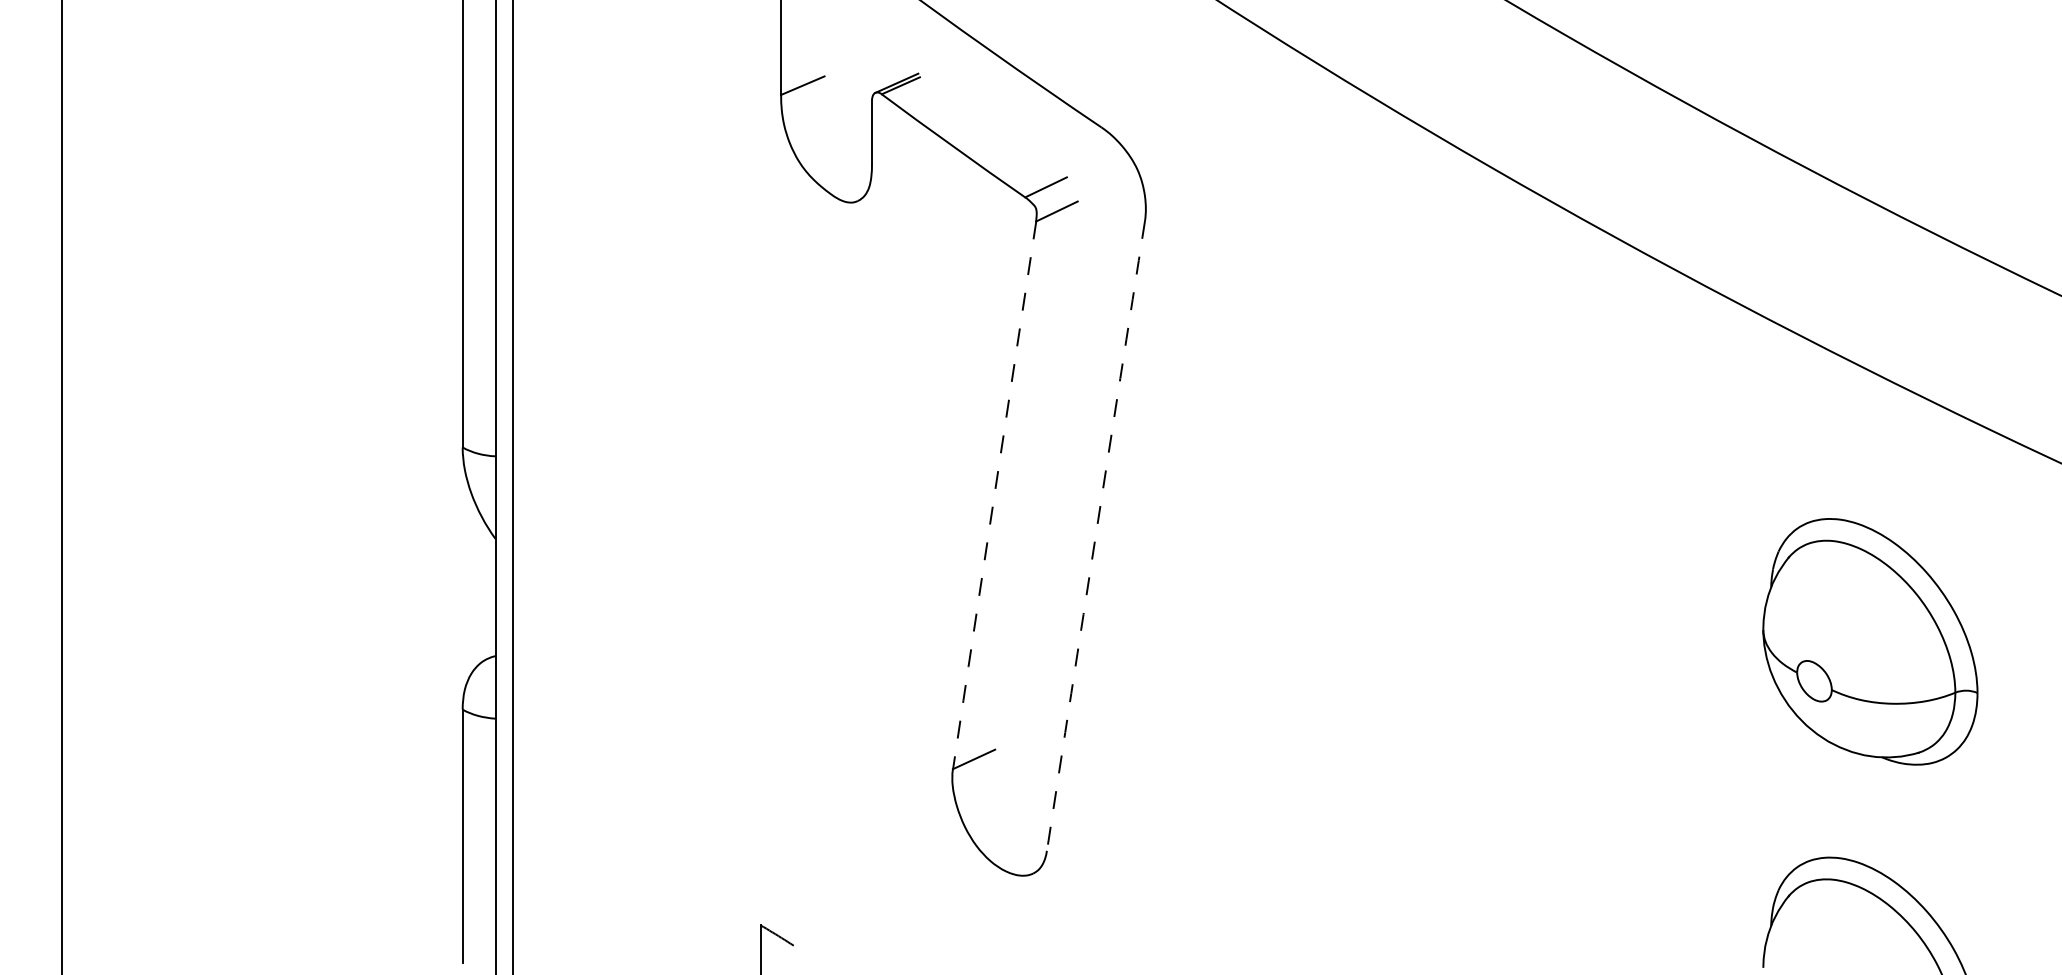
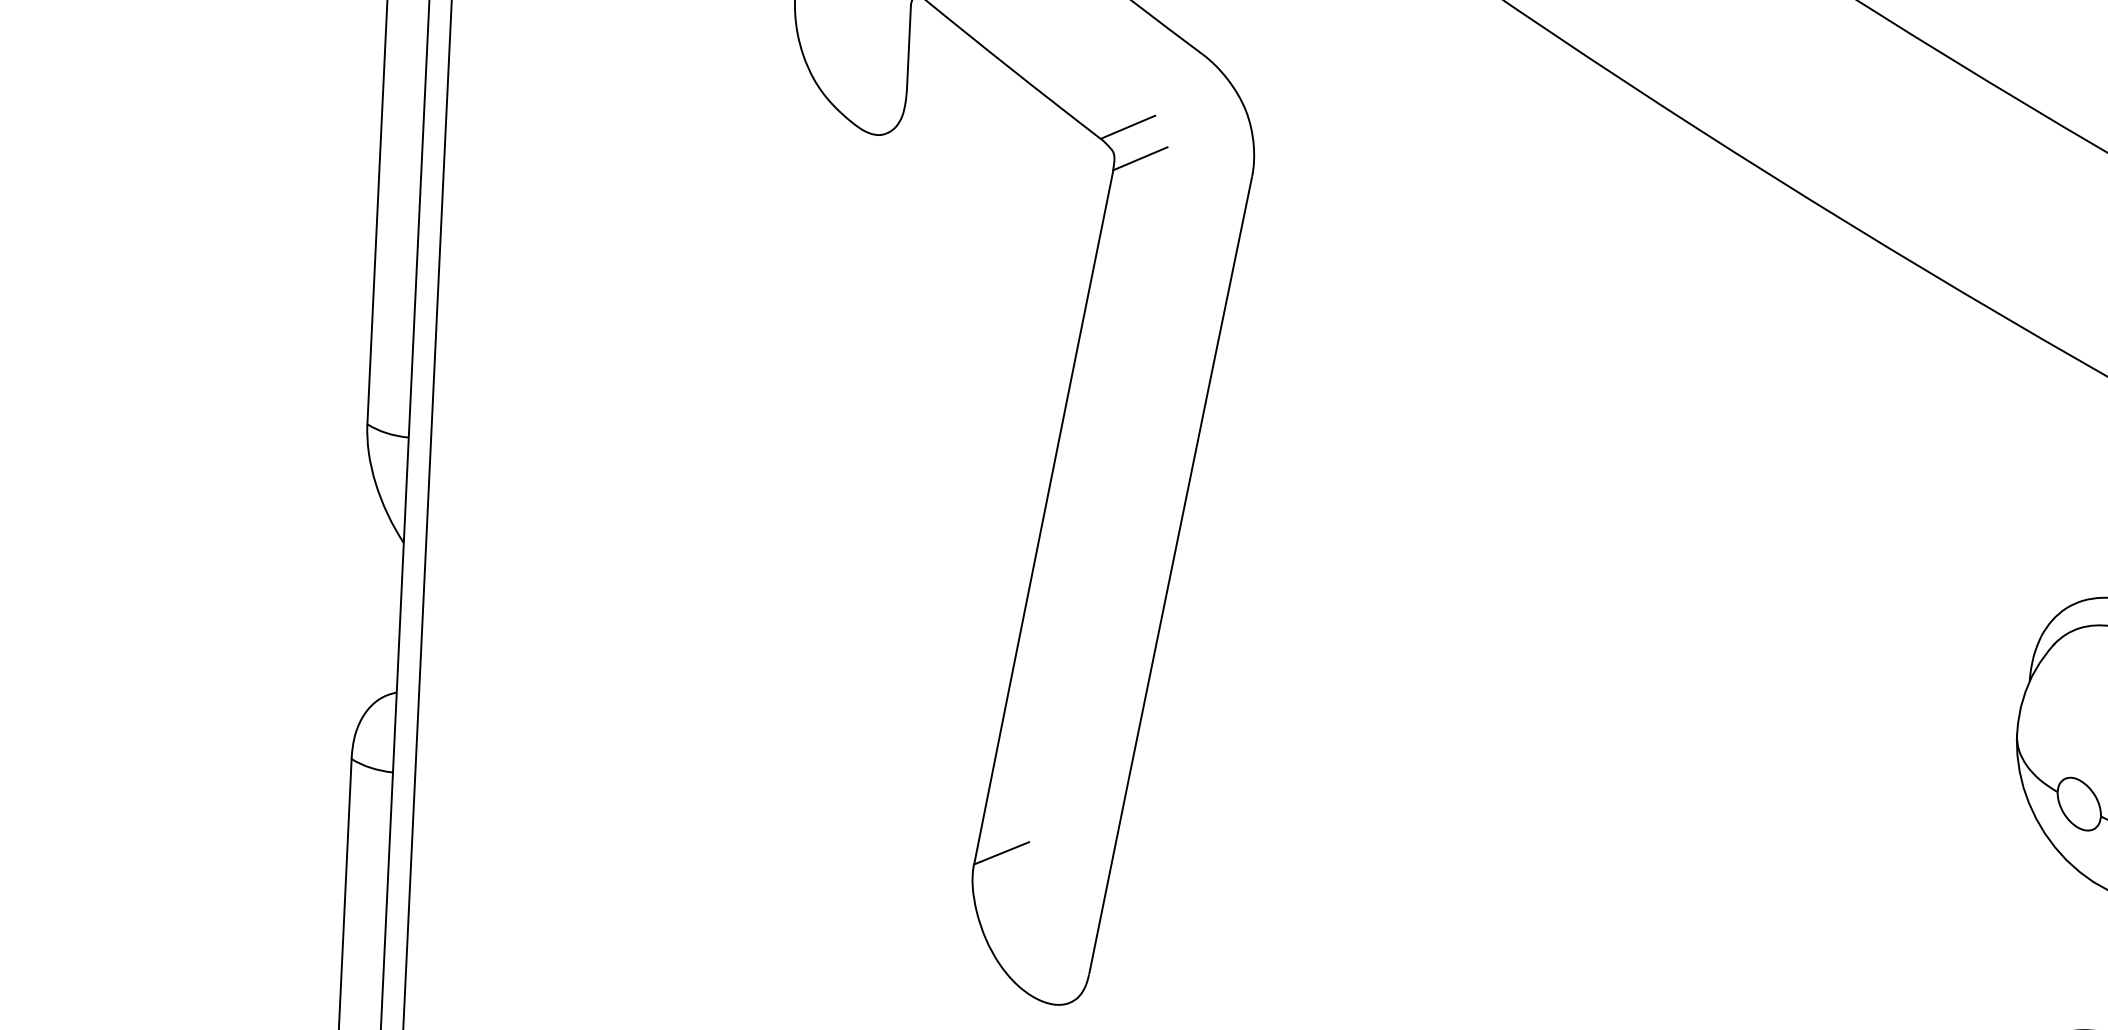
arc: (994, 495) -> (1043, 517), dashed -> solid
arc: (1095, 535) -> (1170, 574), dashed -> solid

